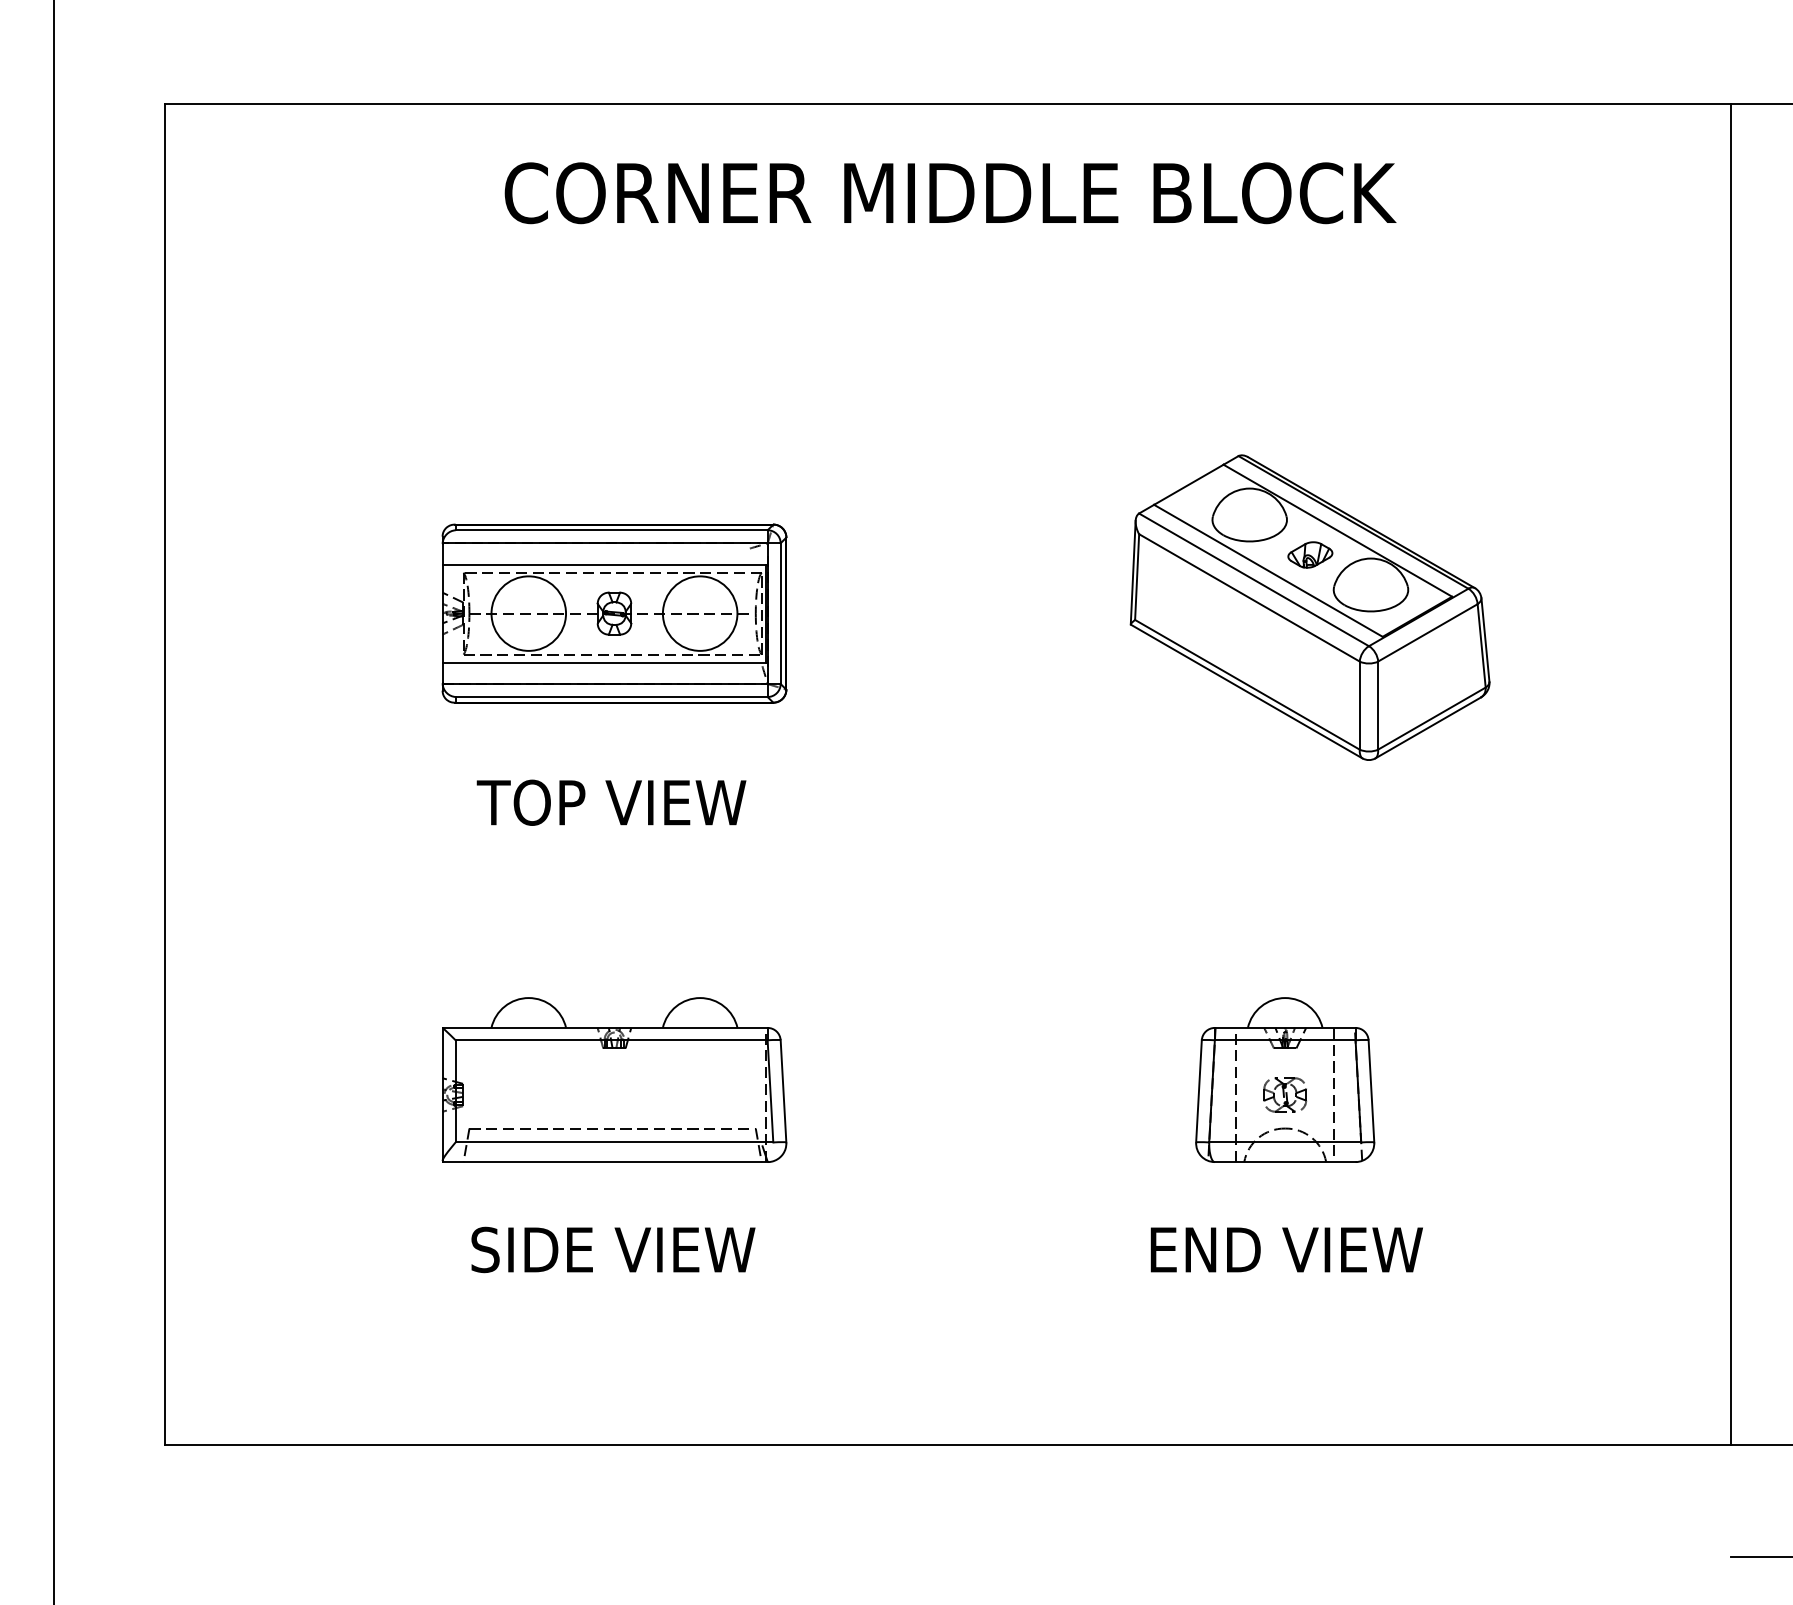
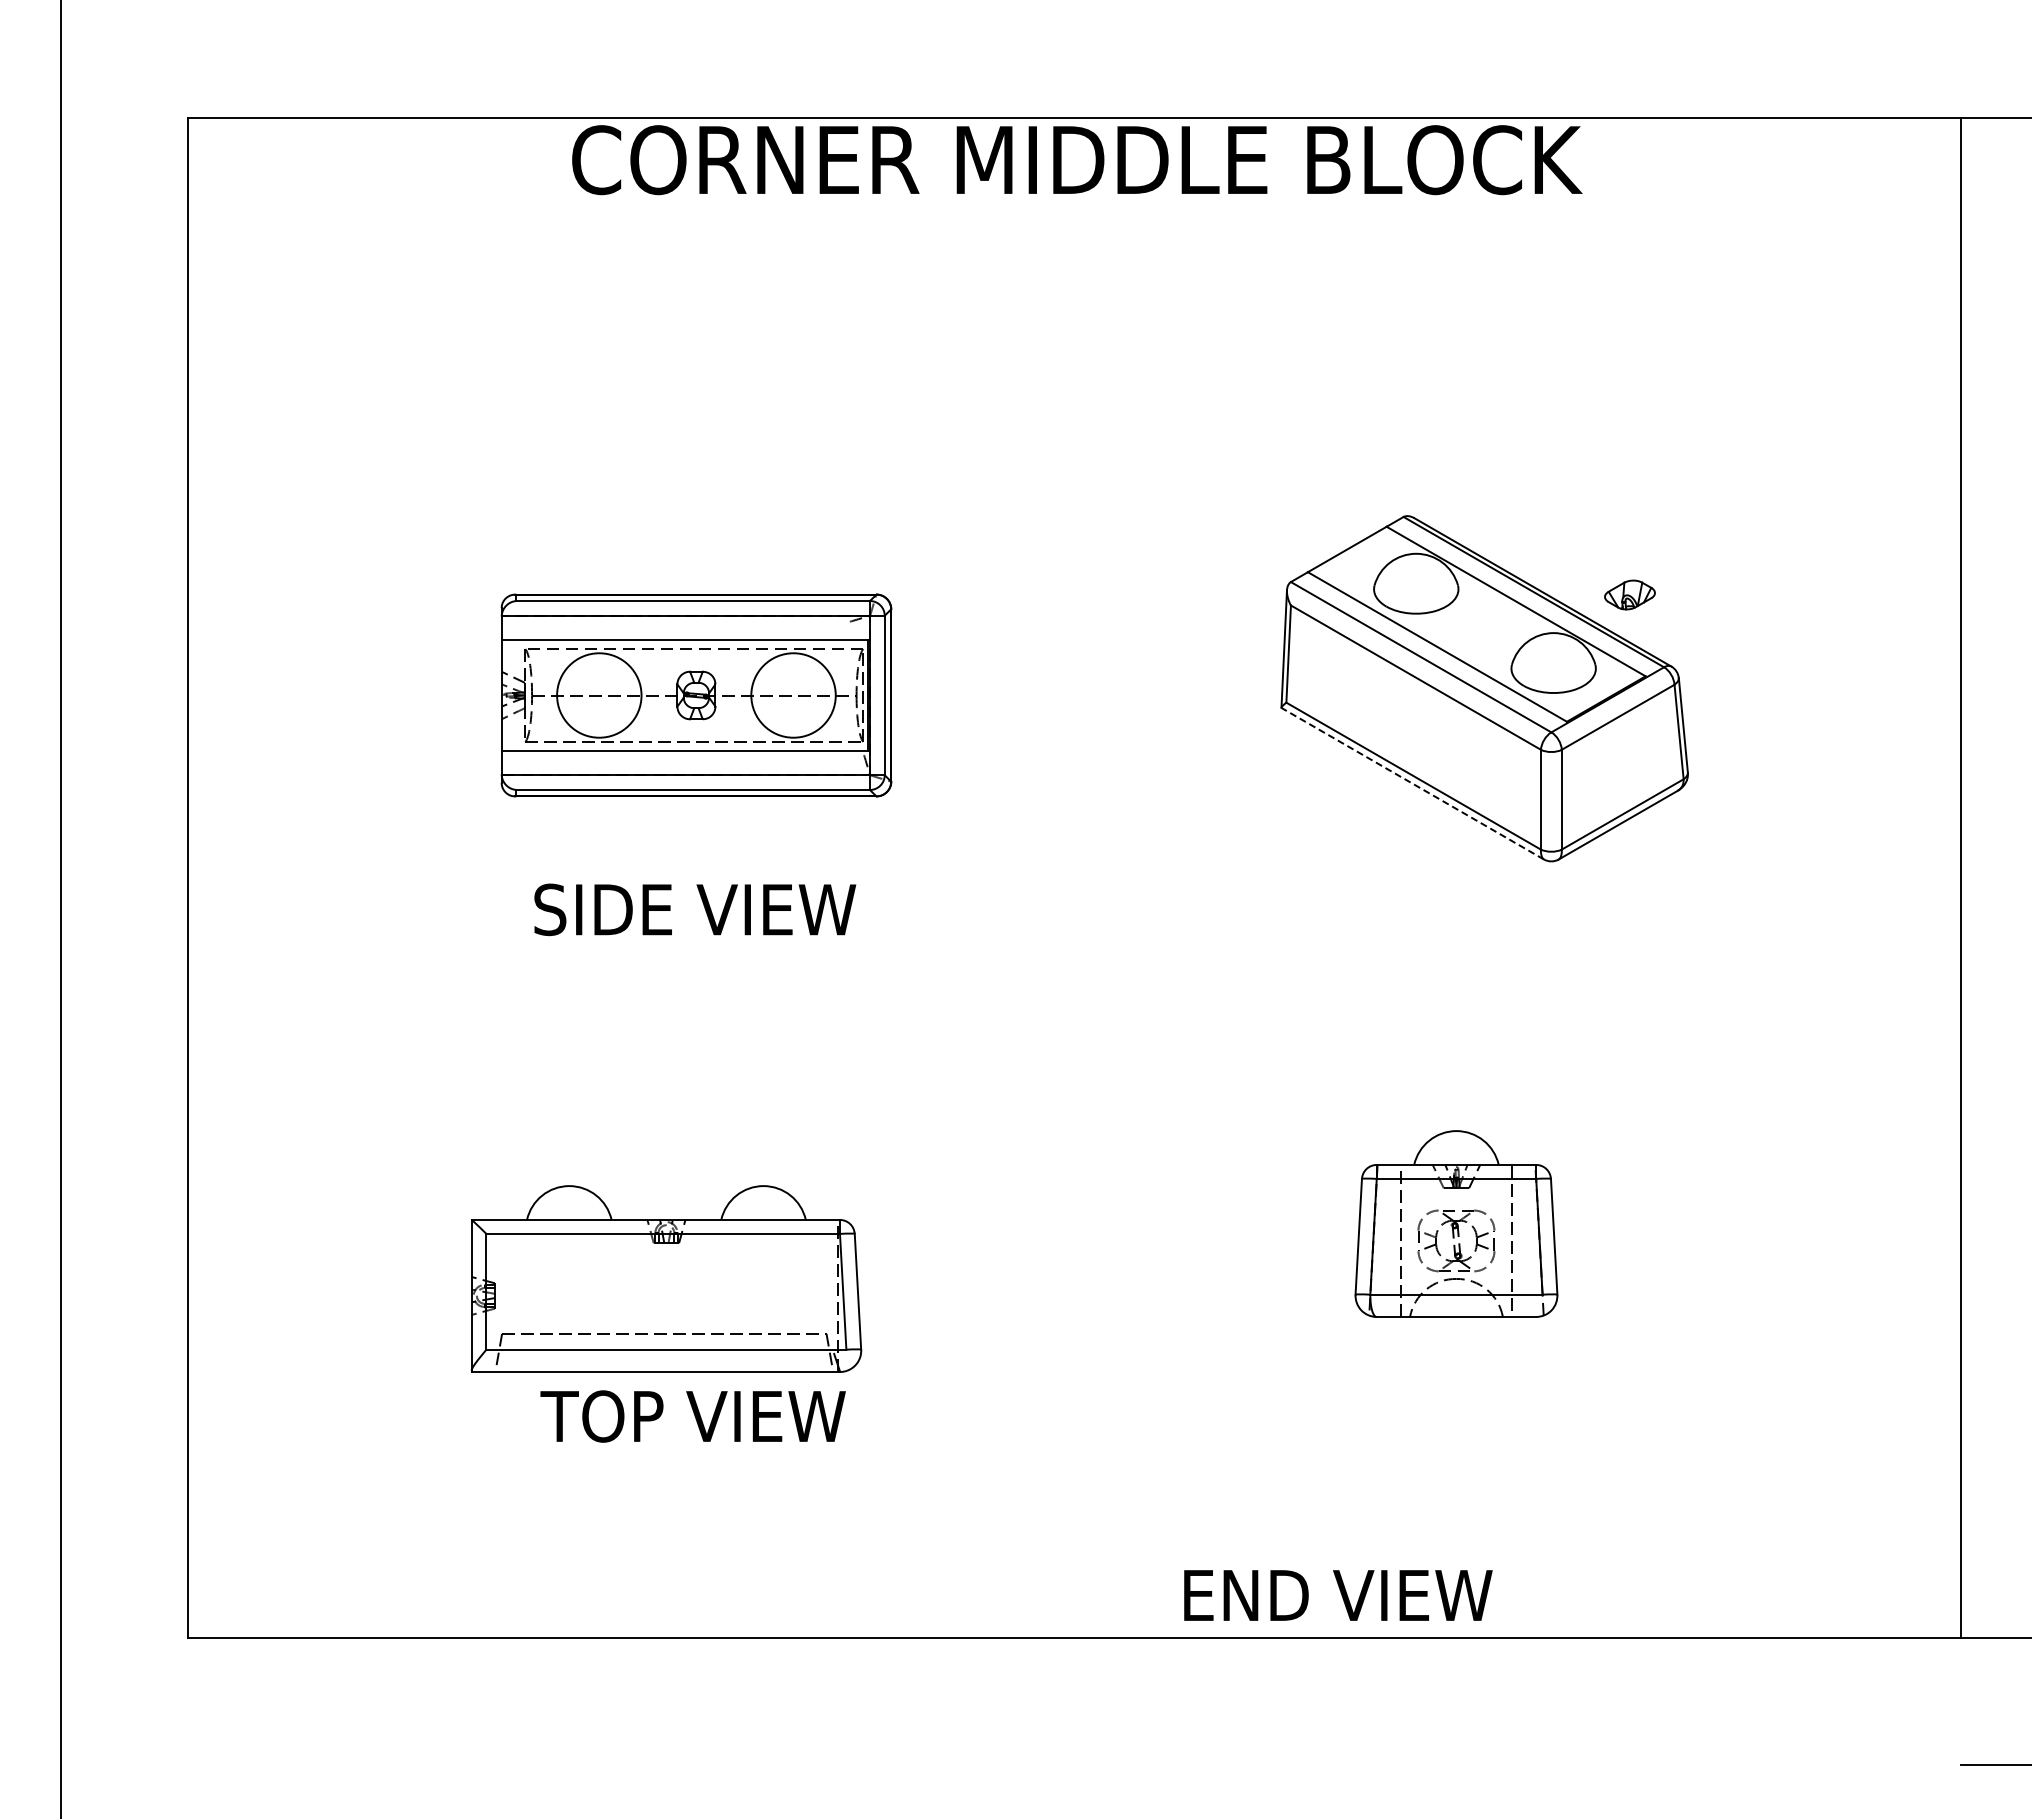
text: (950, 193) -> (1077, 160), moved
part: (1309, 554) -> (1629, 594), moved
line: (1246, 691) -> (1412, 783), solid -> dashed
text: (613, 802) -> (695, 909), TOP VIEW -> SIDE VIEW
part: (614, 1079) -> (666, 1278), moved
part: (1285, 1094) -> (1456, 1240), size x1.6
text: (613, 1249) -> (695, 1416), SIDE VIEW -> TOP VIEW
text: (1287, 1249) -> (1338, 1595), moved

